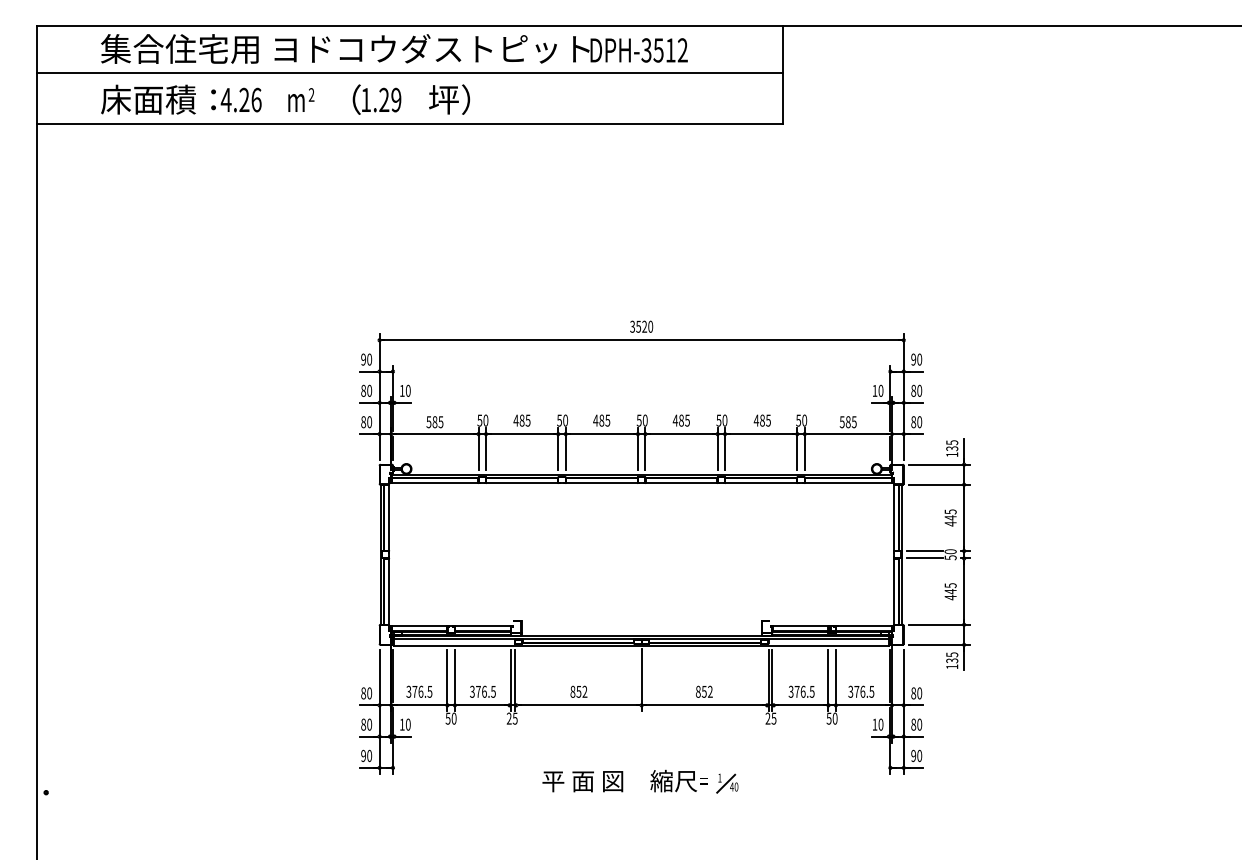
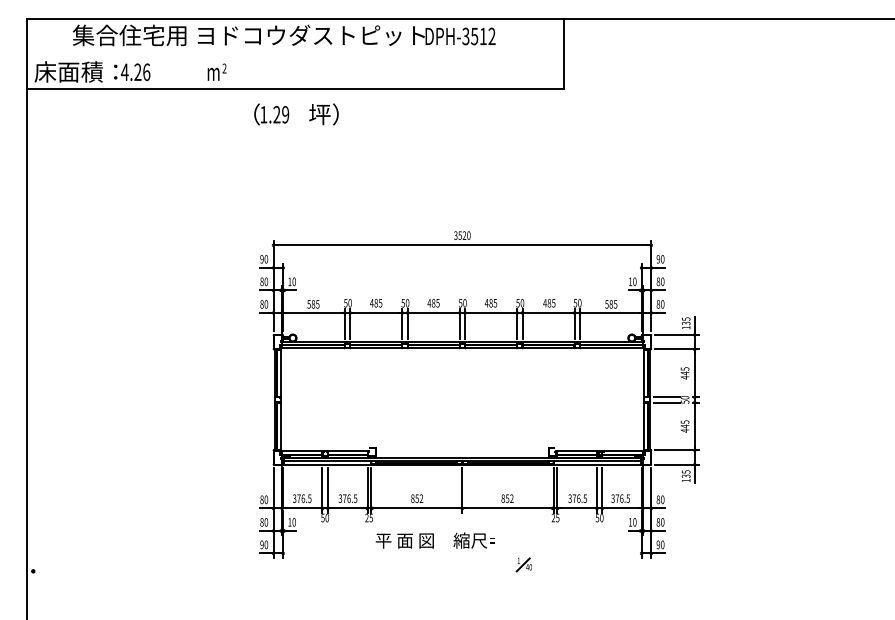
line: (409, 73) -> (295, 53), removed
text: (181, 99) -> (92, 71), moved
text: (411, 99) -> (296, 114), moved
text: (624, 780) -> (434, 540), moved

